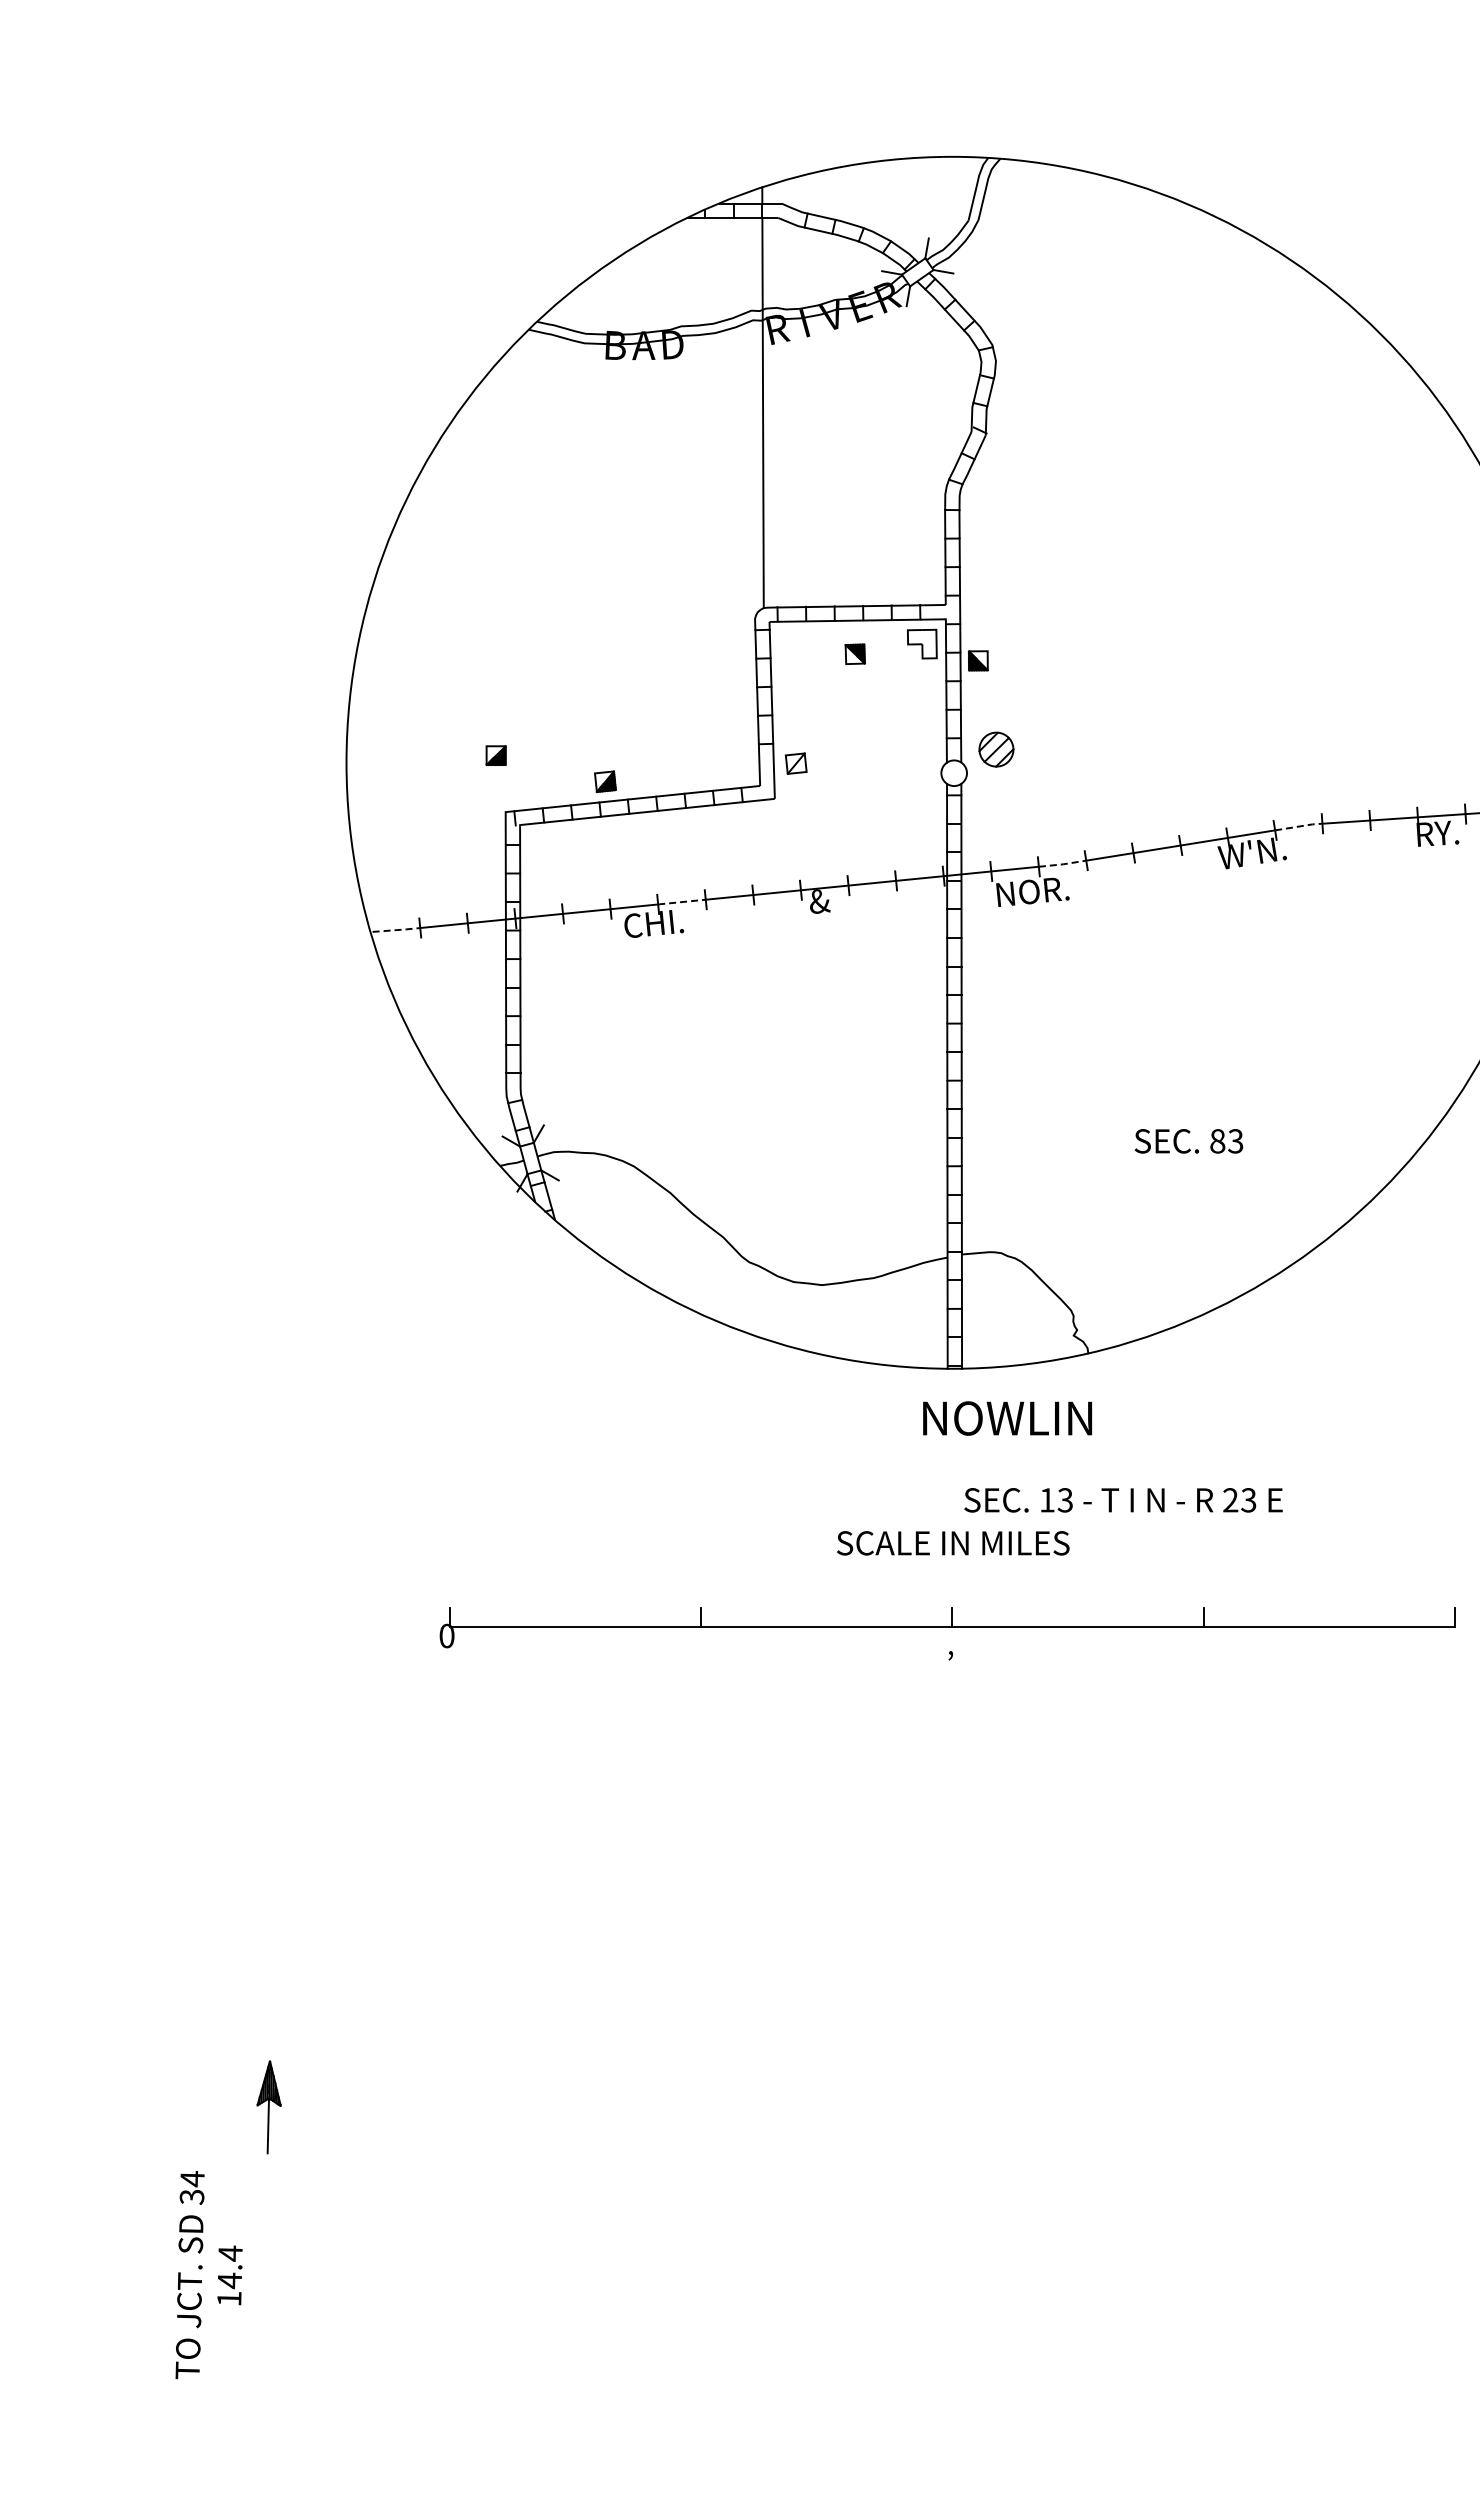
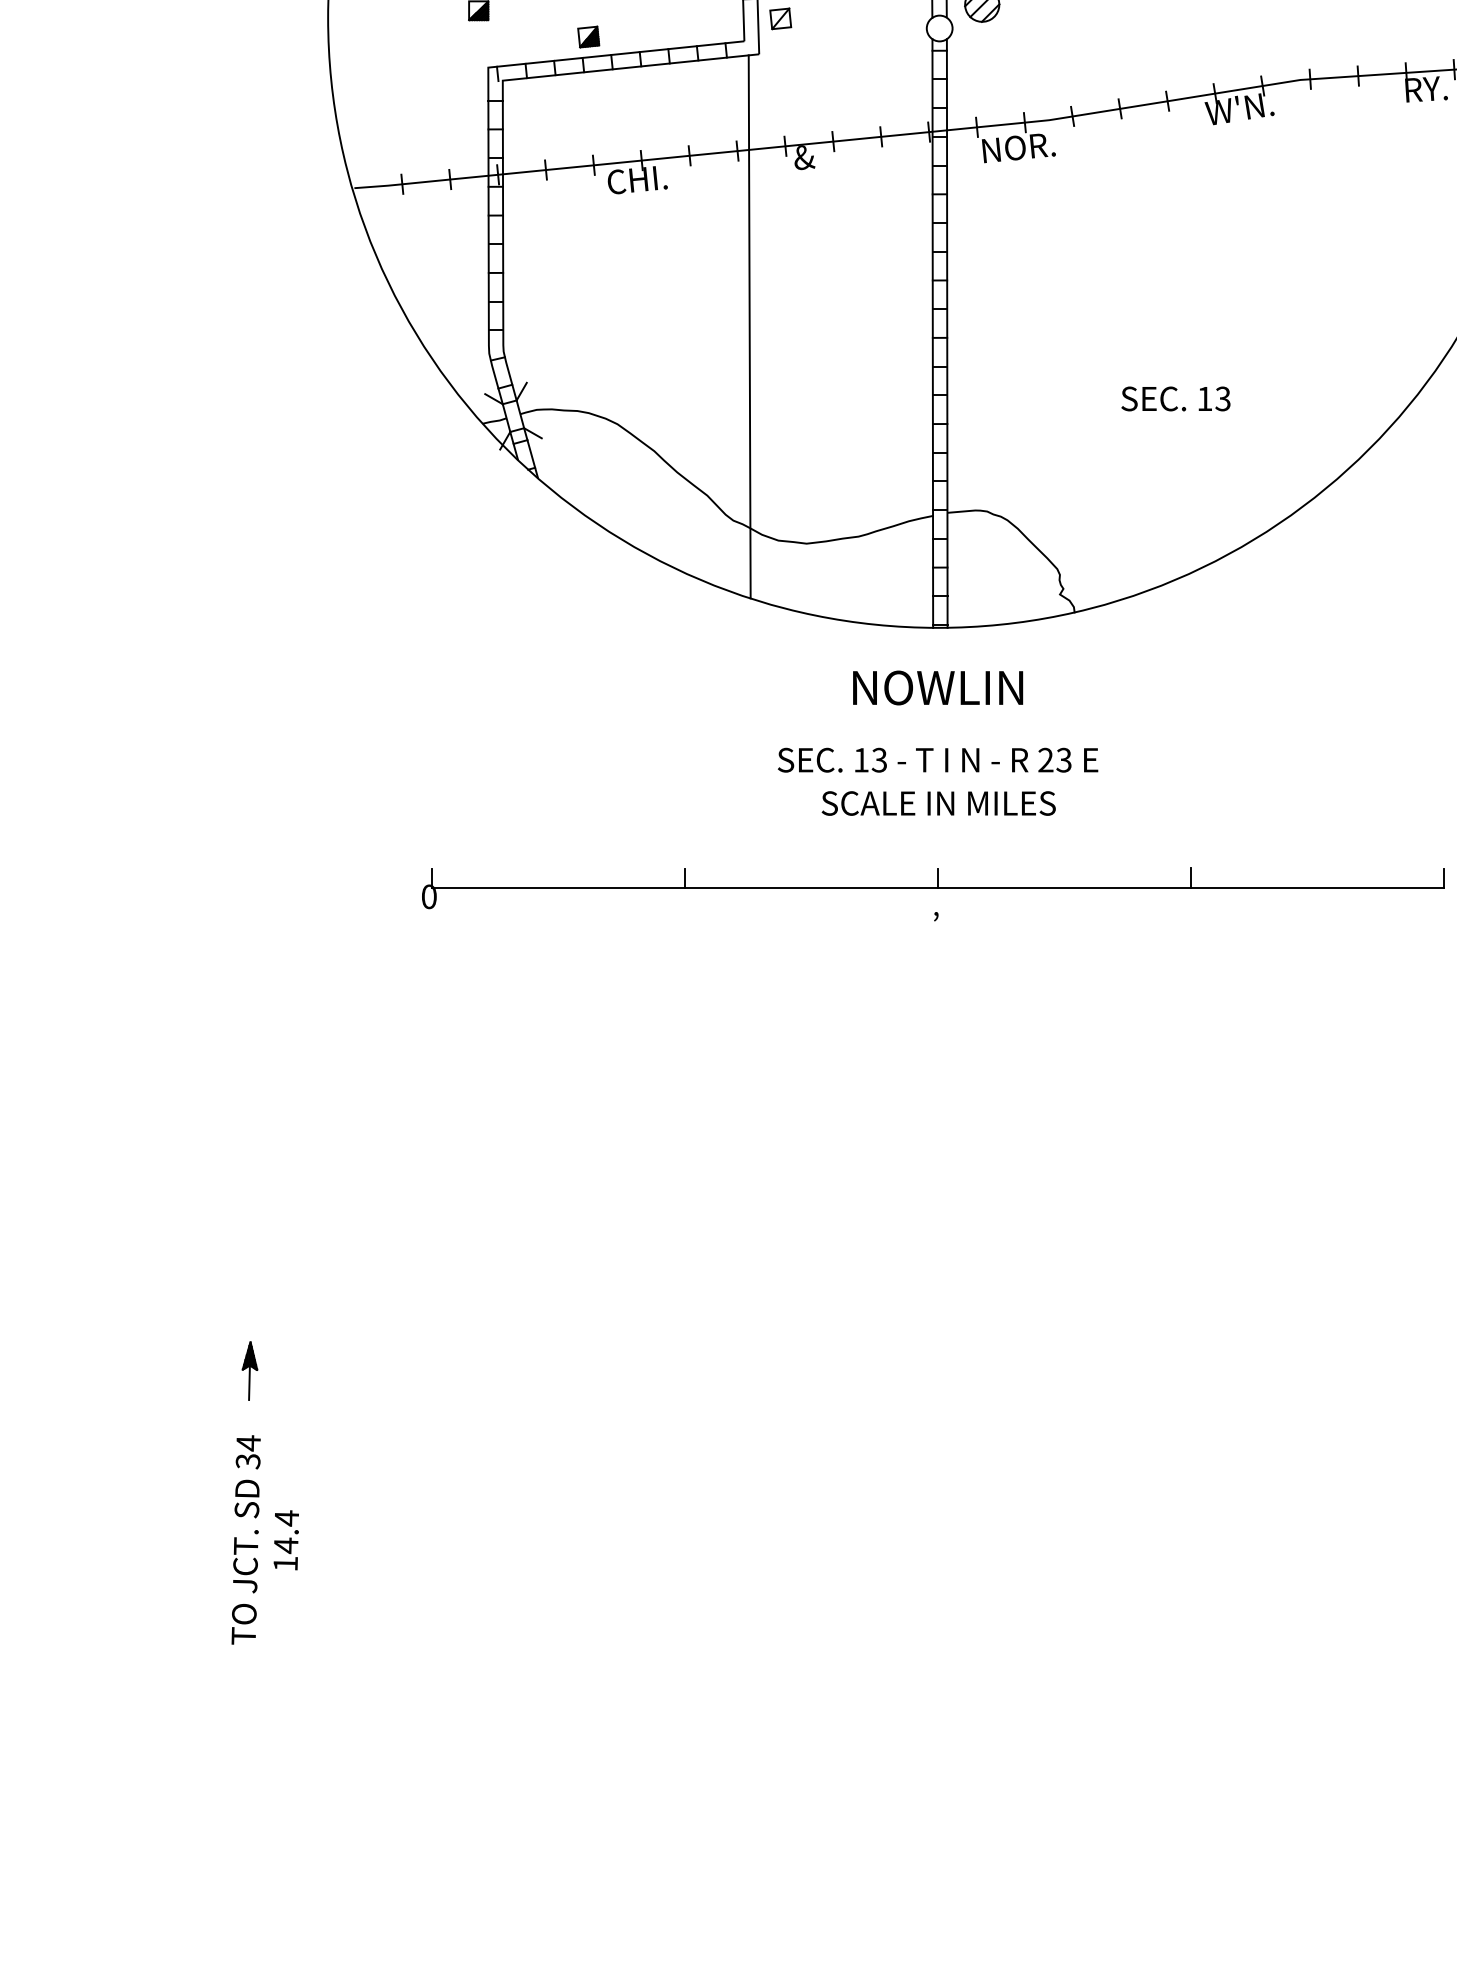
line: (1299, 826) -> (1287, 82), dashed -> solid
line: (1063, 864) -> (1049, 120), dashed -> solid
line: (681, 902) -> (665, 158), dashed -> solid
line: (397, 930) -> (379, 186), dashed -> solid
line: (765, 1069) -> (749, 326), added
text: (1217, 1141) -> (1204, 399), 83 -> 13
text: (1007, 1418) -> (937, 687), moved
text: (1123, 1500) -> (937, 760), moved
part: (268, 2106) -> (249, 1370), size x0.62
text: (208, 2275) -> (264, 1540), moved

